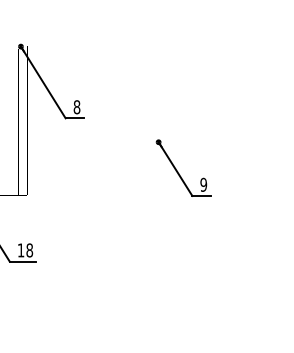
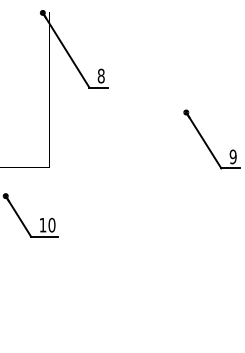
text: (29, 250) -> (51, 225), 18 -> 10

